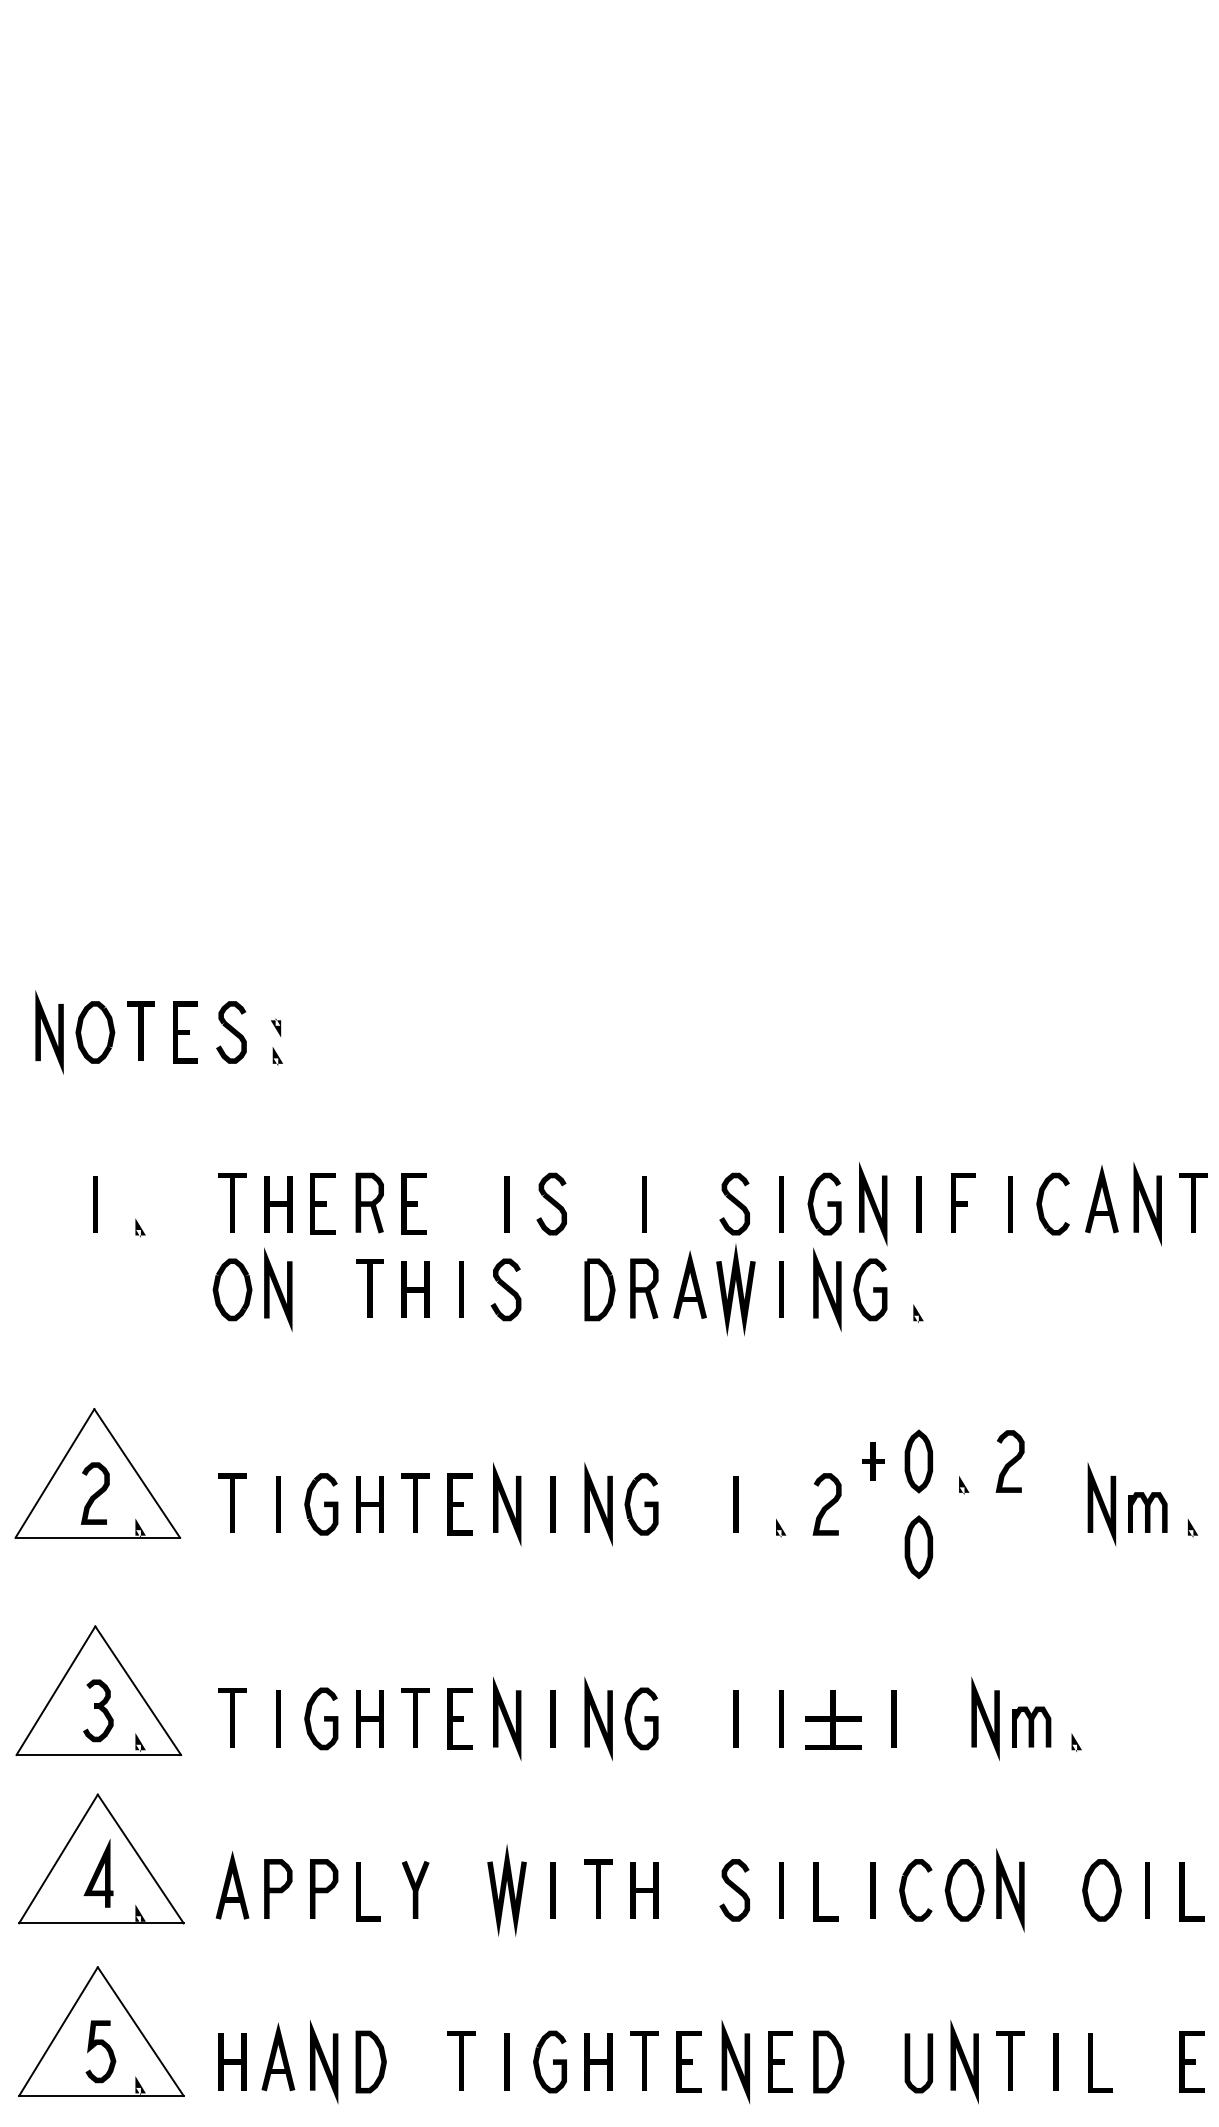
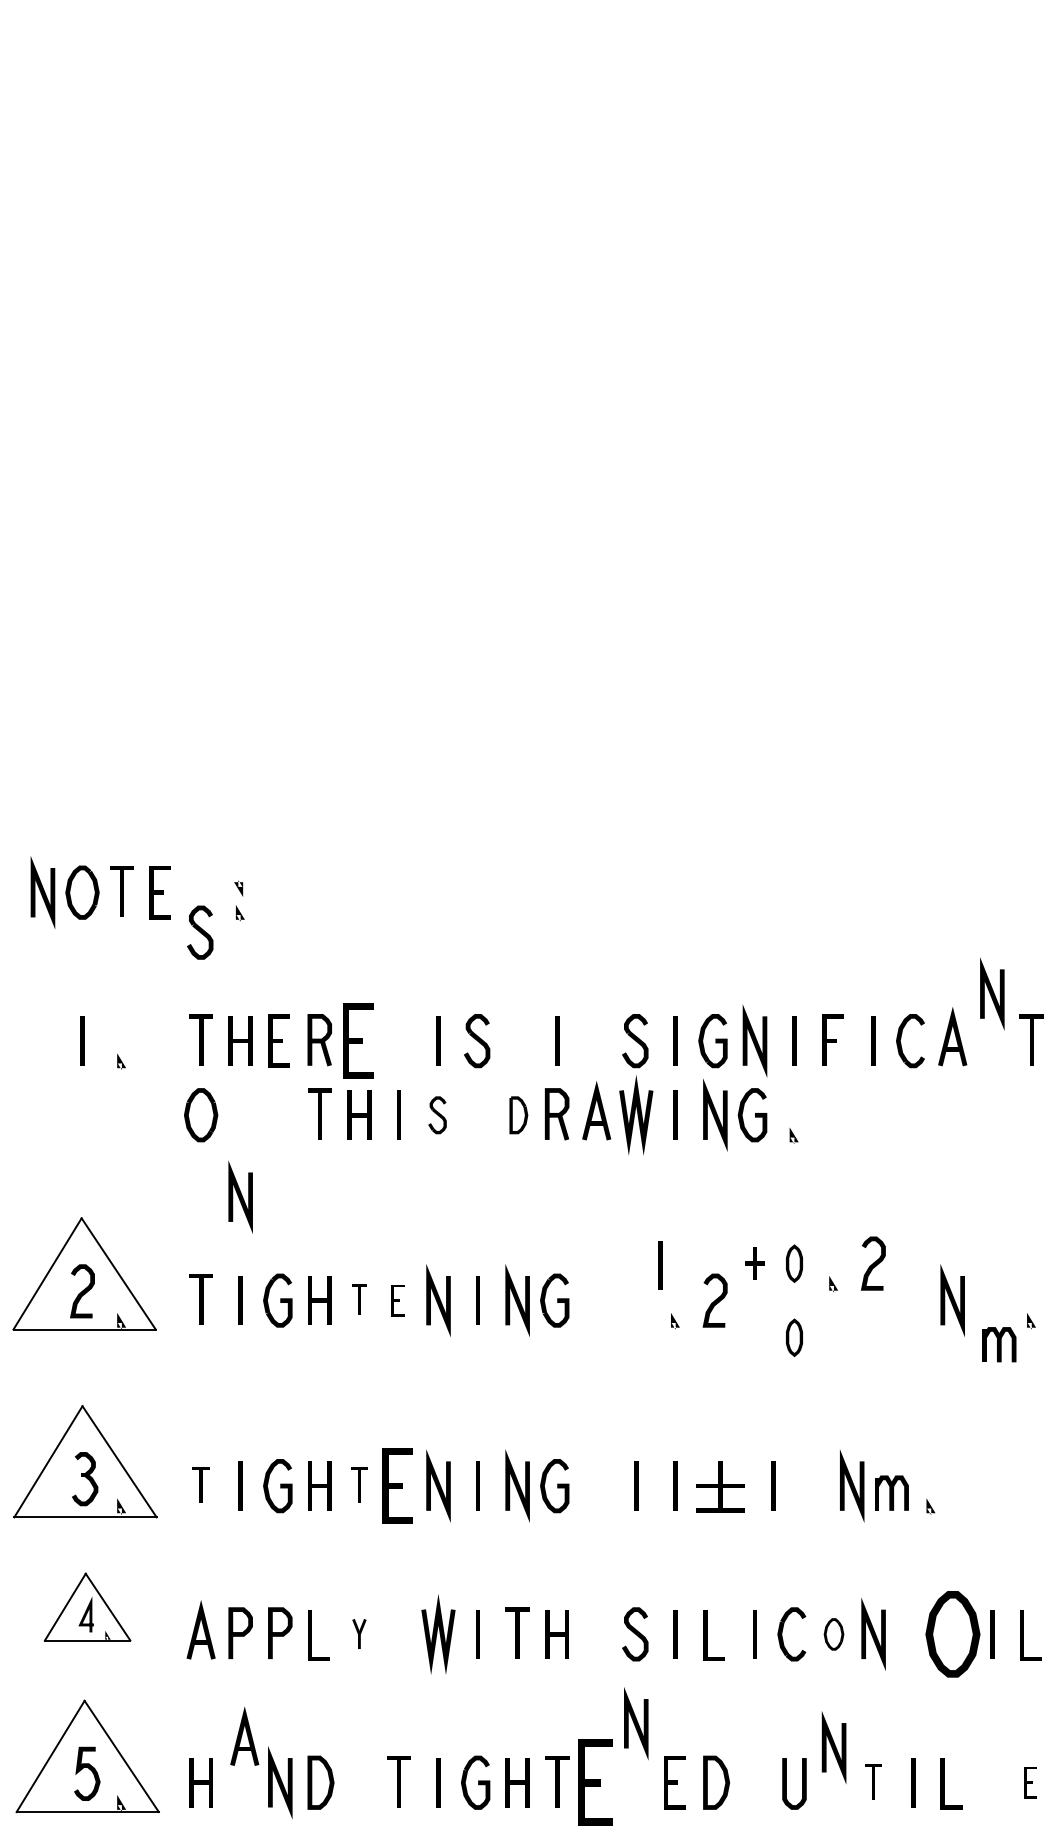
part: (231, 1032) -> (200, 932), moved
part: (413, 1203) -> (357, 1040), size x1.4
line: (1147, 1203) -> (992, 993), moved
line: (278, 1289) -> (240, 1196), moved
part: (505, 1290) -> (437, 1115), size x0.7
part: (599, 1290) -> (518, 1115), size x0.7
part: (918, 1461) -> (794, 1263), size x0.7
part: (415, 1503) -> (359, 1299), size x0.6
part: (459, 1504) -> (397, 1300), size x0.6
line: (736, 1504) -> (660, 1265), moved
part: (1147, 1512) -> (999, 1344), moved
part: (918, 1547) -> (794, 1337), size x0.7
part: (231, 1717) -> (200, 1484), size x0.7
part: (415, 1717) -> (359, 1484), size x0.7
part: (459, 1718) -> (397, 1485), size x1.4
part: (101, 1858) -> (87, 1606), size x0.6
part: (415, 1889) -> (359, 1633), size x0.6
part: (964, 1890) -> (833, 1634), size x0.6
part: (1101, 1890) -> (952, 1634), size x1.6
part: (278, 2055) -> (244, 1735), moved
part: (1010, 2060) -> (873, 1781), size x0.7
part: (688, 2061) -> (595, 1782), size x1.6
line: (736, 2061) -> (636, 1723), moved
line: (964, 2061) -> (833, 1747), moved
part: (1191, 2061) -> (1030, 1782), size x0.6

